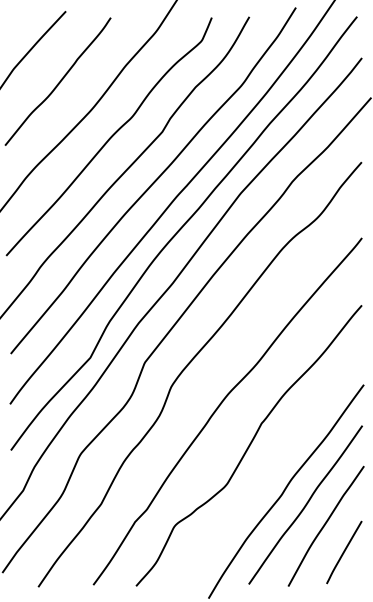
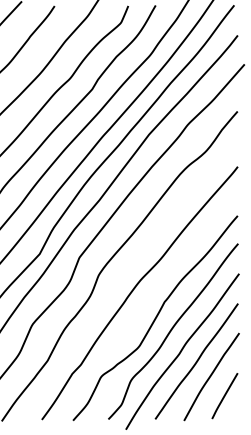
curve: (272, 461) -> (172, 329), added

